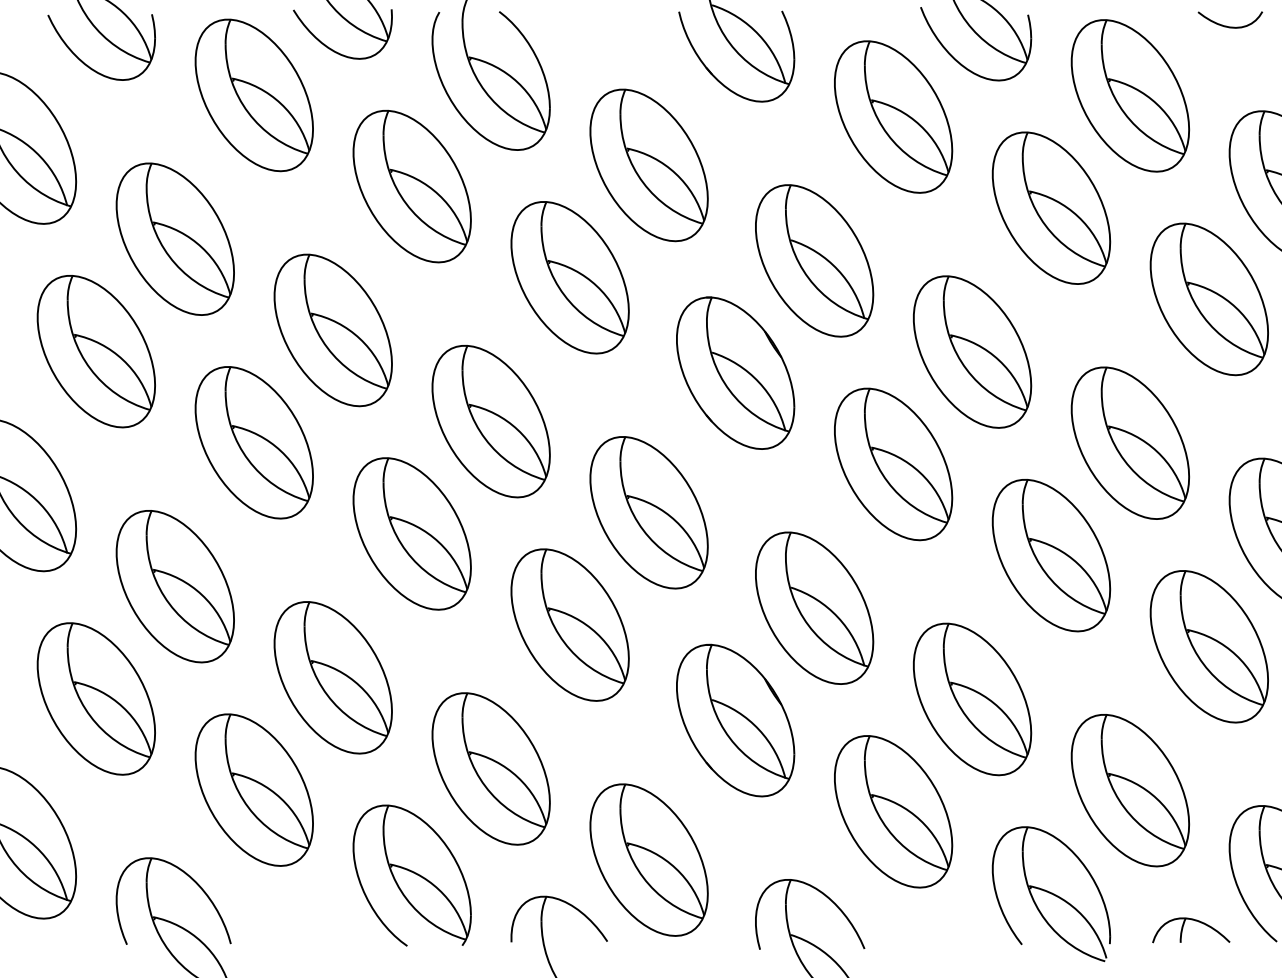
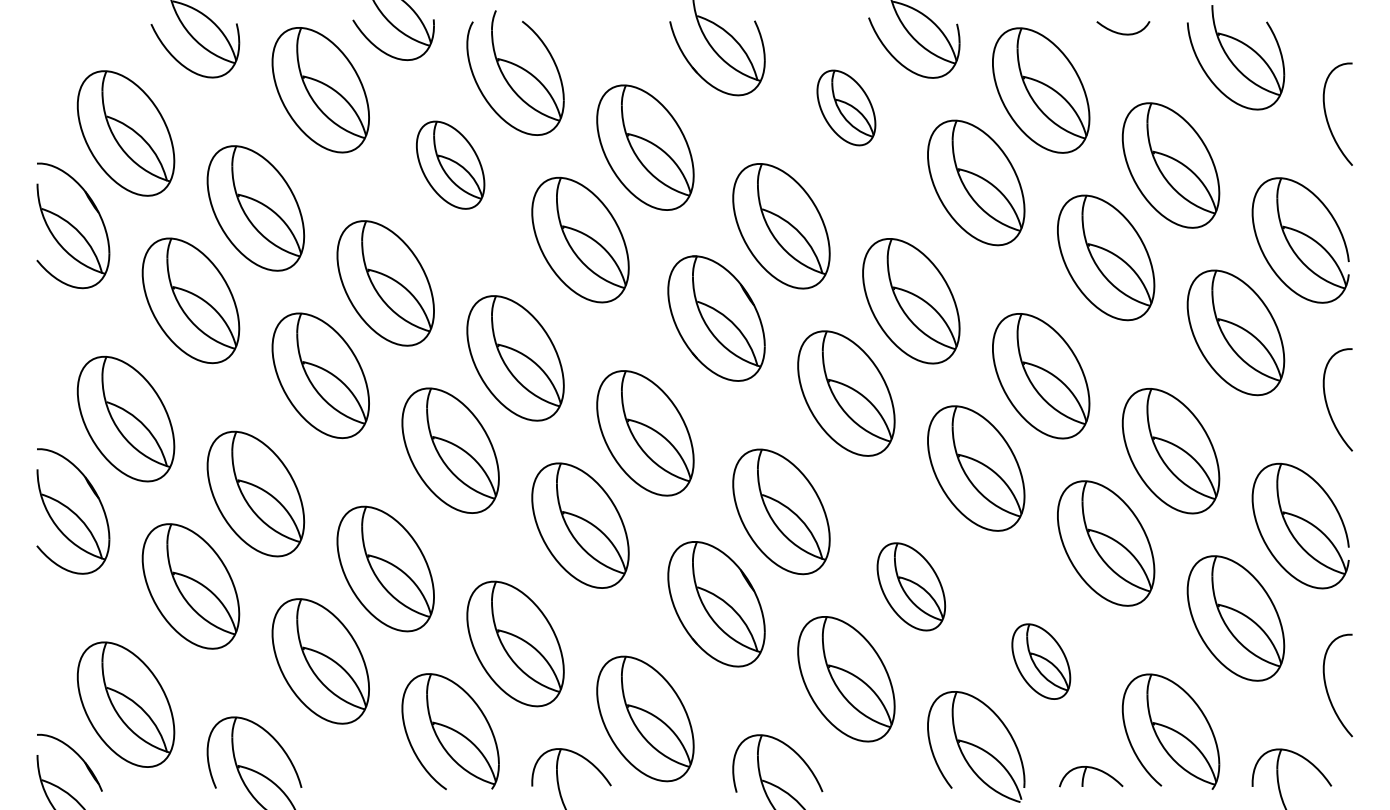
part: (893, 116) -> (846, 107), size x0.6
part: (412, 187) -> (450, 165), size x0.7
part: (972, 699) -> (911, 586), size x0.7
part: (1130, 790) -> (1041, 661), size x0.6

